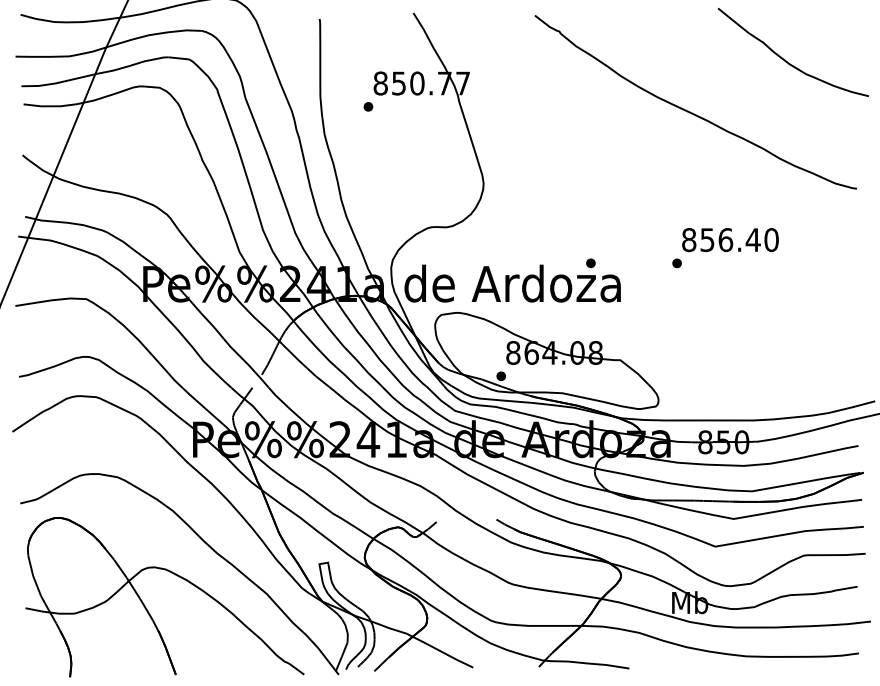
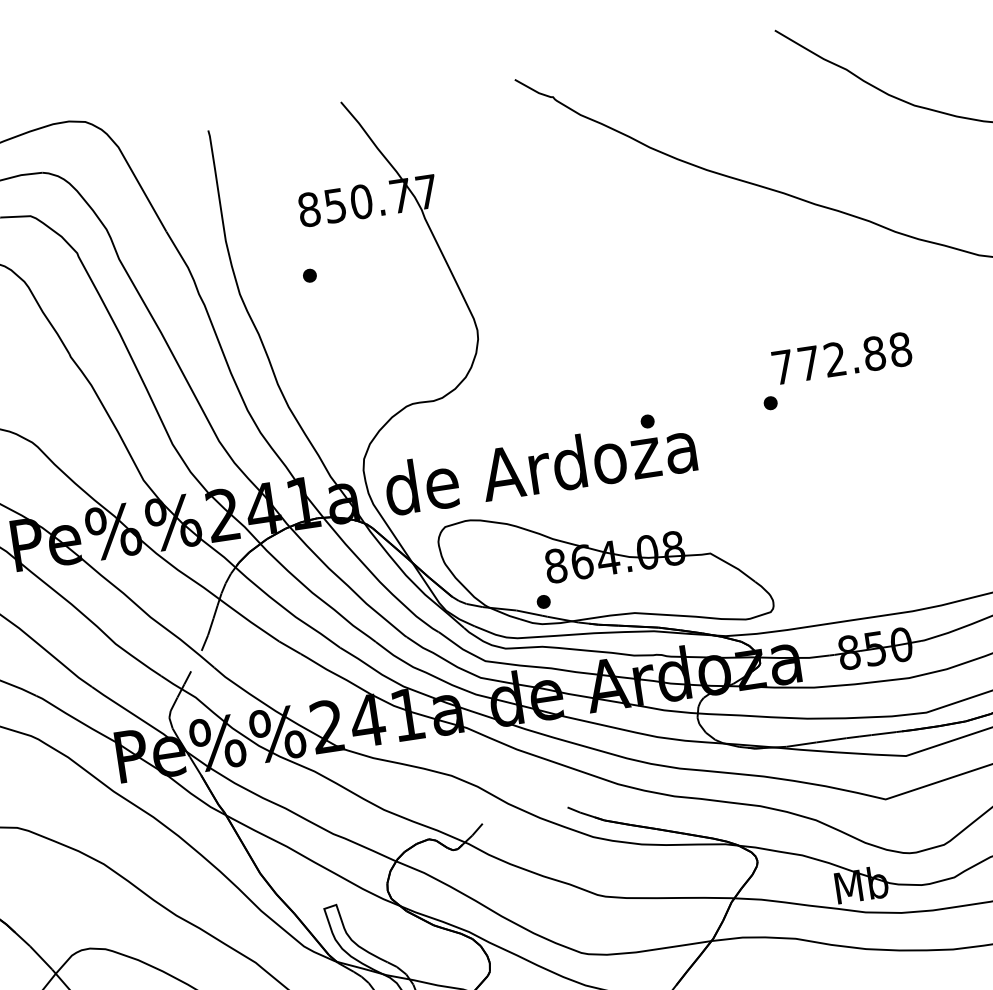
part: (368, 106) -> (309, 275), moved
text: (730, 240) -> (842, 359), 856.40 -> 772.88

